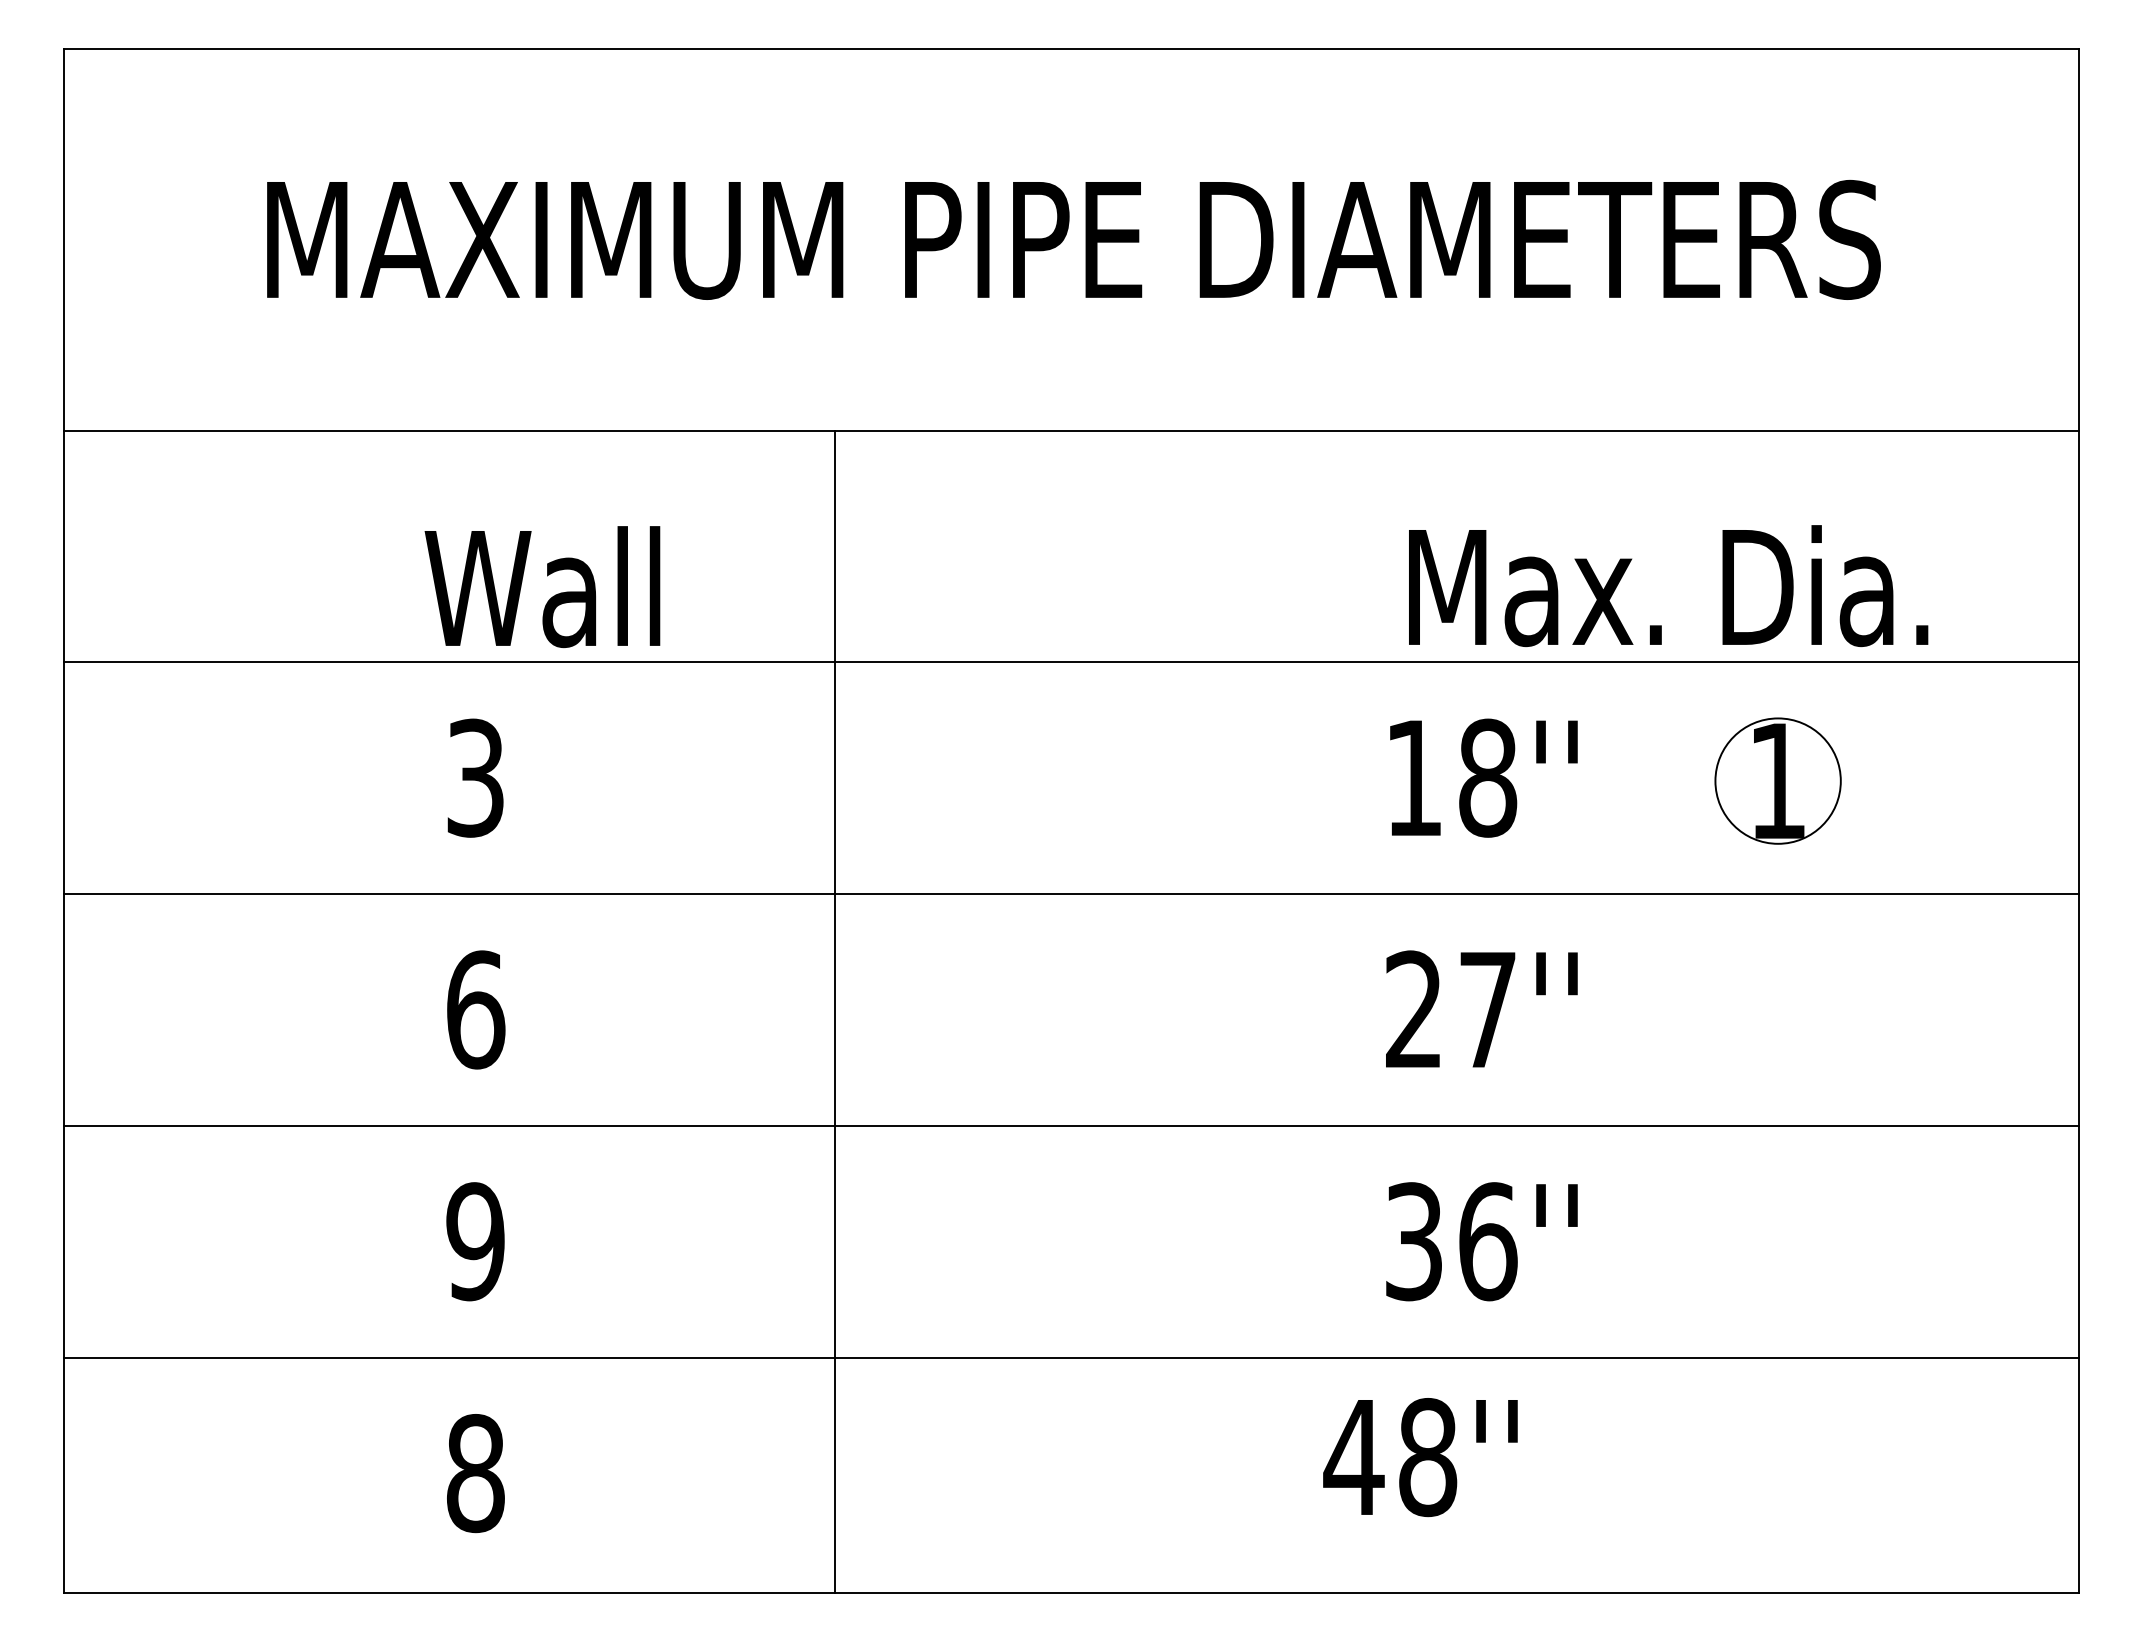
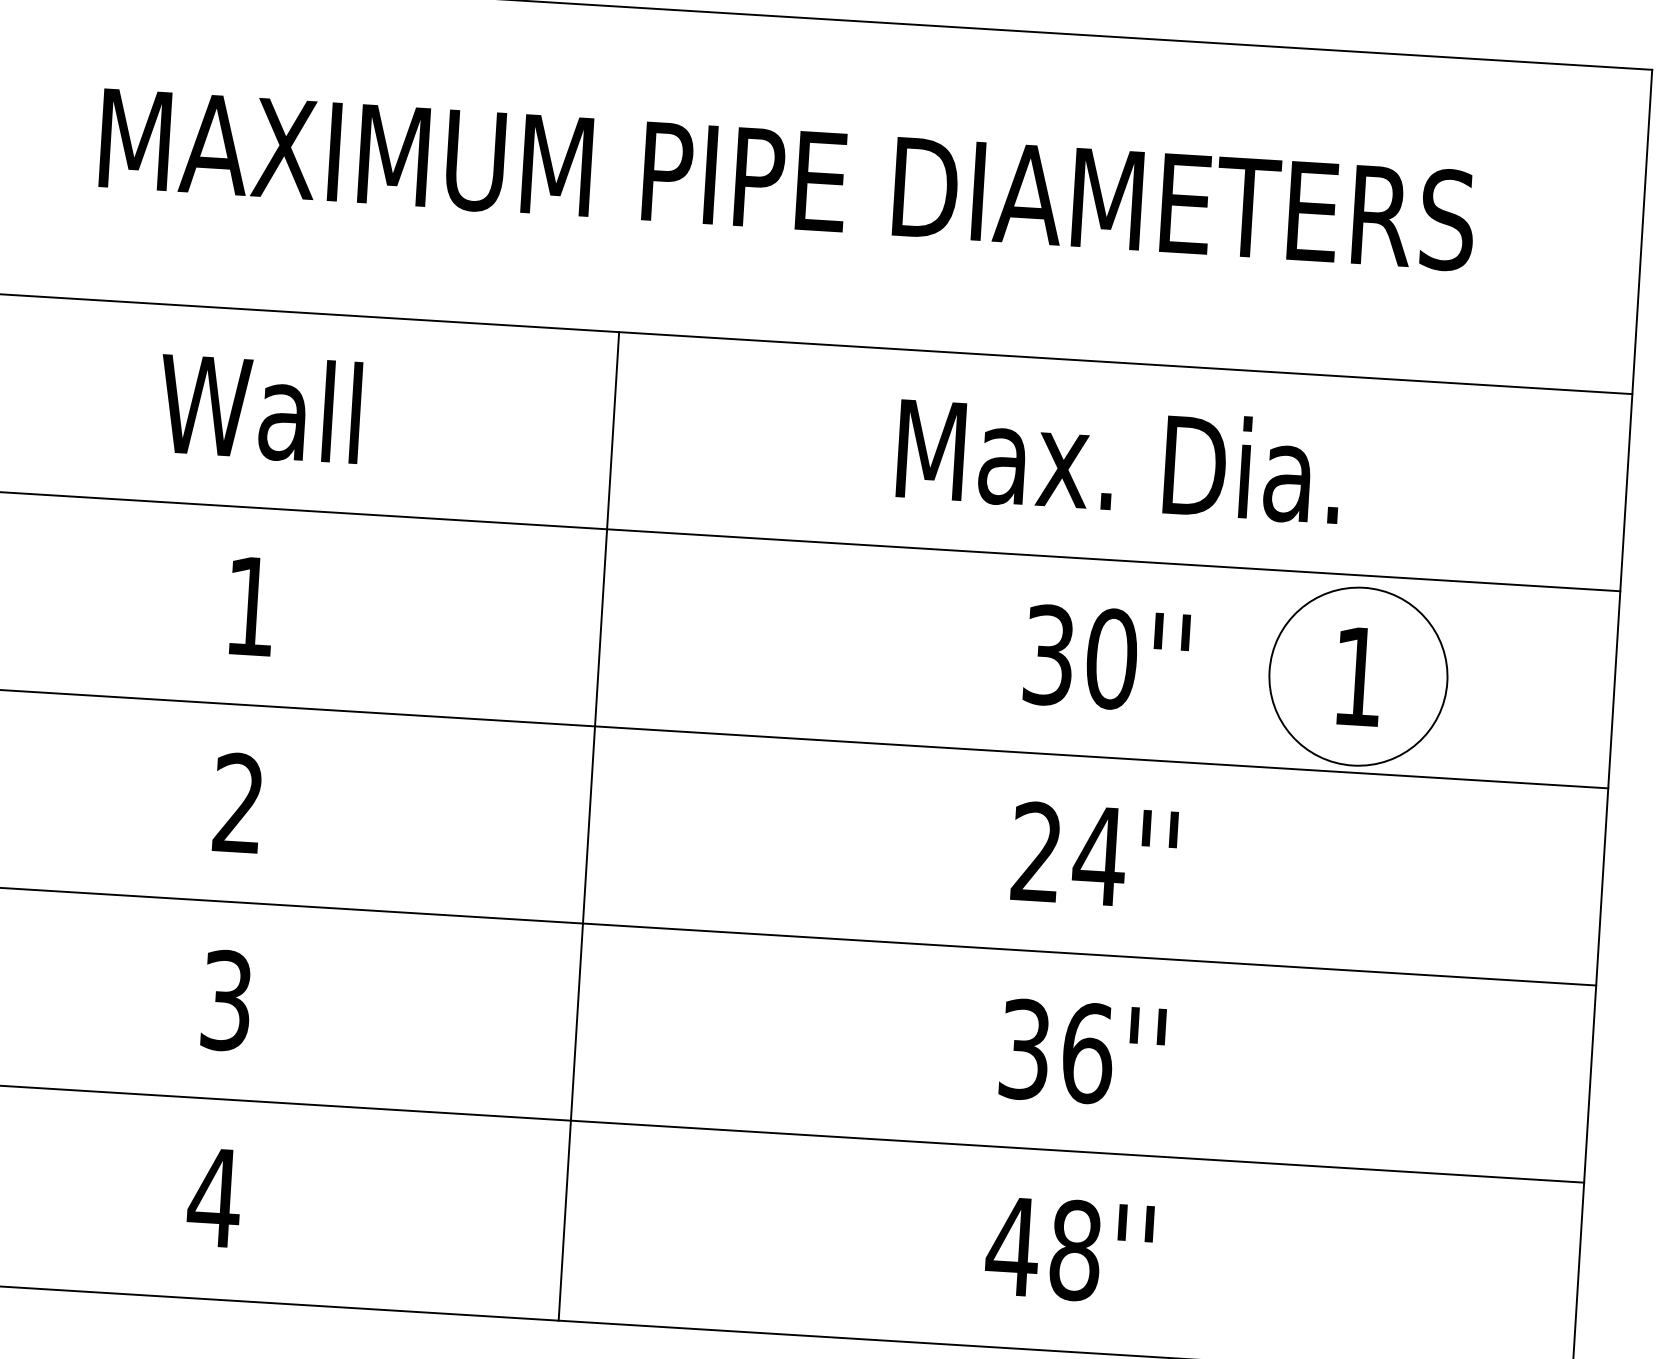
text: (1668, 586) -> (1119, 460), moved
text: (542, 587) -> (260, 408), moved
text: (475, 777) -> (250, 605), 3 -> 1
text: (1451, 777) -> (1080, 656), 18'' -> 30''
circle: (1777, 780) -> (1357, 676), size x1.67
text: (476, 1009) -> (239, 803), 6 -> 2
text: (1487, 1009) -> (1099, 855), 27'' -> 24''
line: (834, 1011) -> (588, 826), moved
text: (475, 1241) -> (226, 1000), 9 -> 3
text: (1420, 1457) -> (1069, 1250), moved
text: (475, 1473) -> (214, 1197), 8 -> 4

